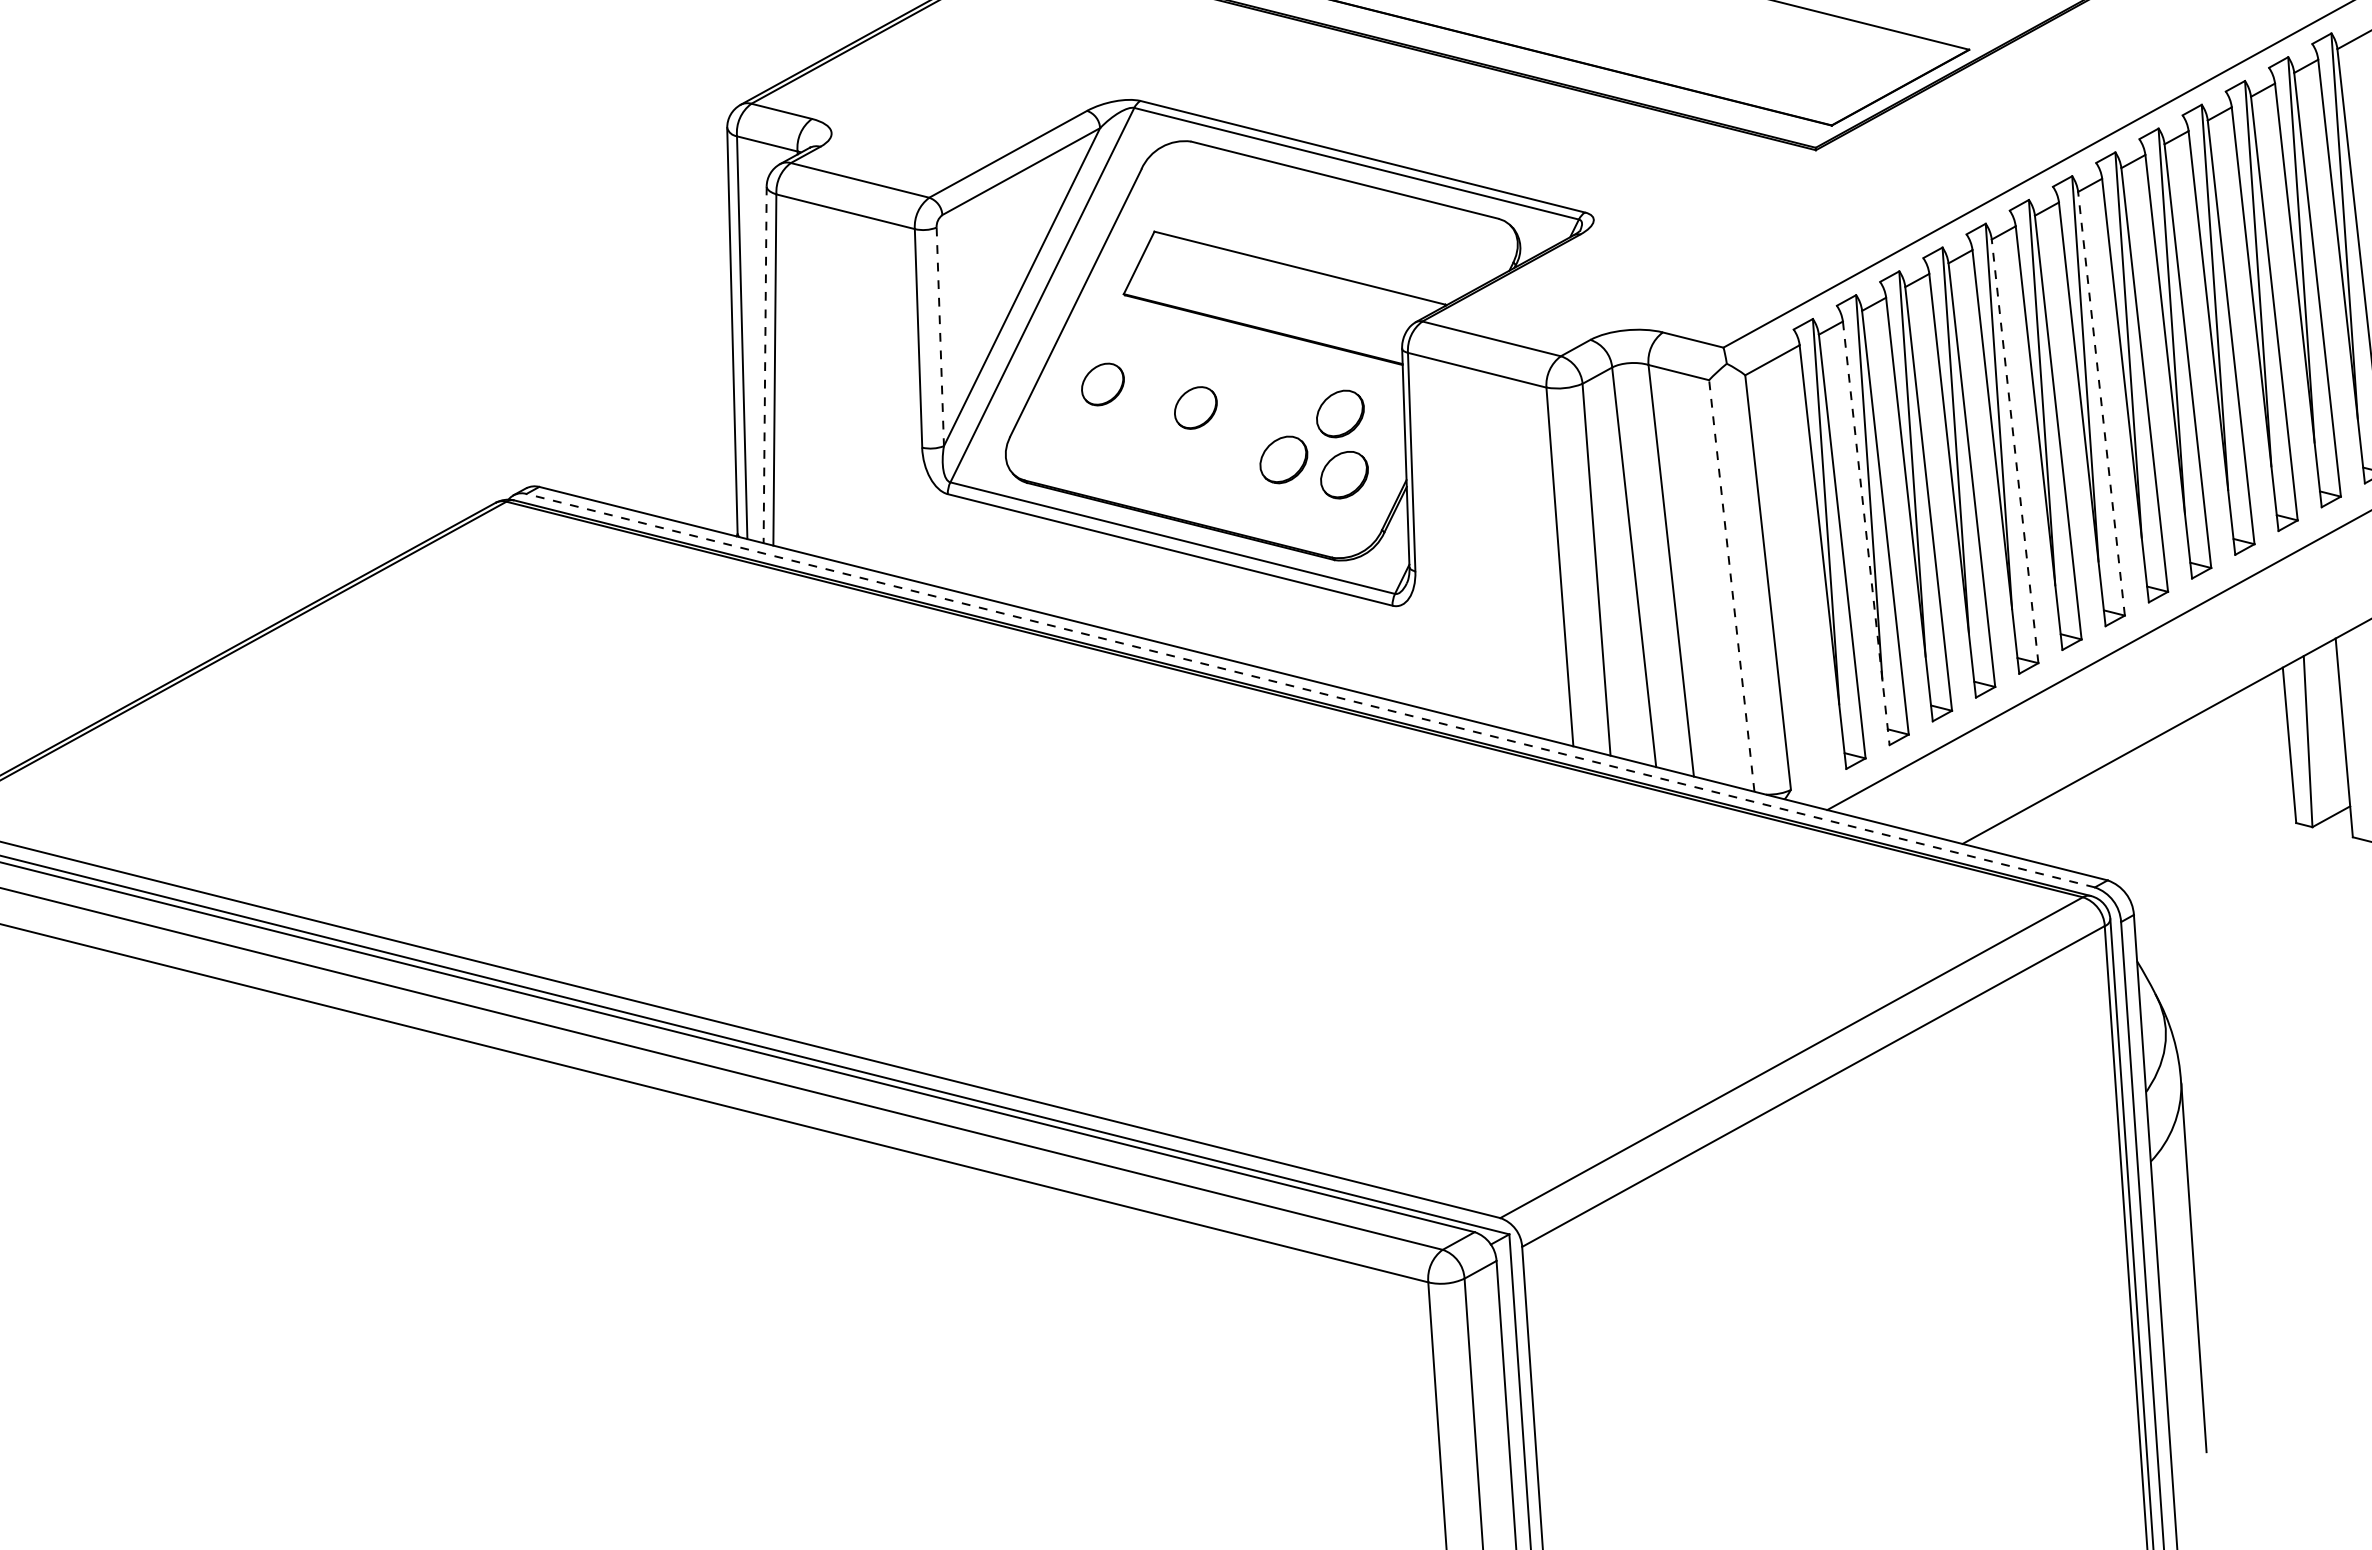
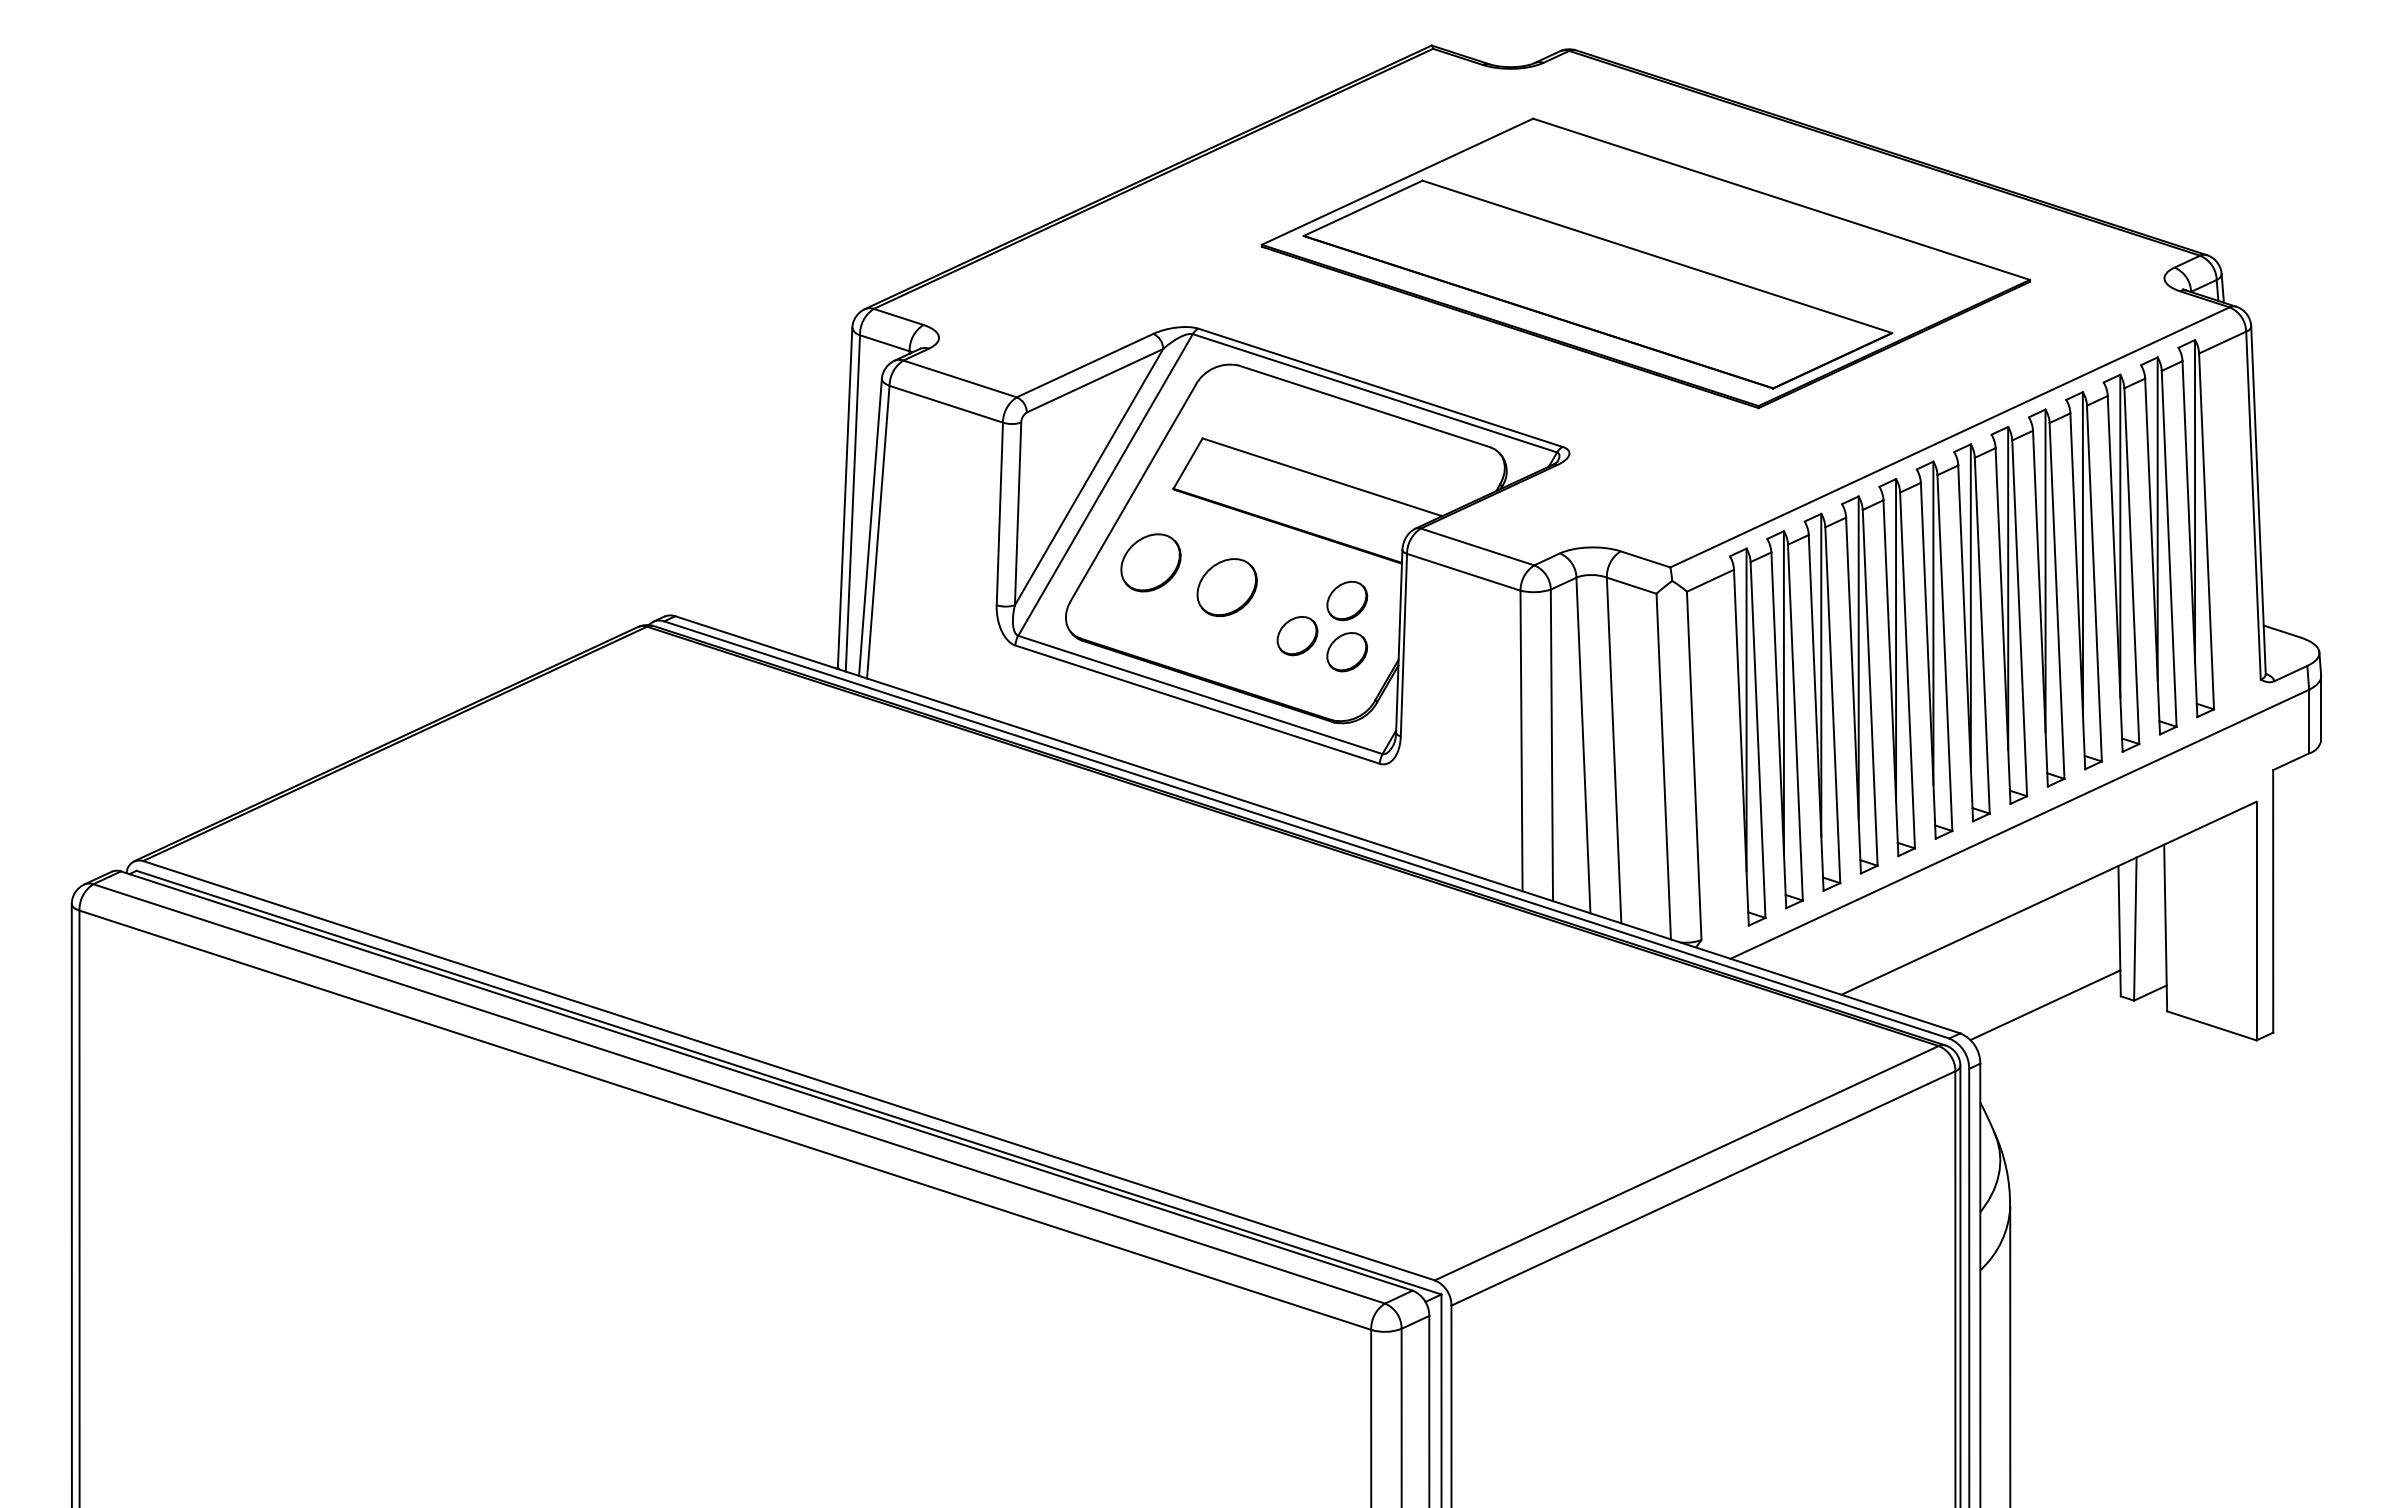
line: (940, 337) -> (1018, 514), dashed -> solid
line: (765, 365) -> (870, 527), dashed -> solid
part: (1102, 384) -> (1150, 562), size x1.67
line: (2101, 403) -> (1982, 635), dashed -> solid
part: (1195, 407) -> (1226, 587), size x1.67
line: (2014, 450) -> (1907, 669), dashed -> solid
line: (1865, 533) -> (1778, 730), dashed -> solid
line: (1731, 585) -> (1663, 766), dashed -> solid
line: (1310, 690) -> (1306, 829), dashed -> solid
line: (2207, 840) -> (2045, 1005), added

